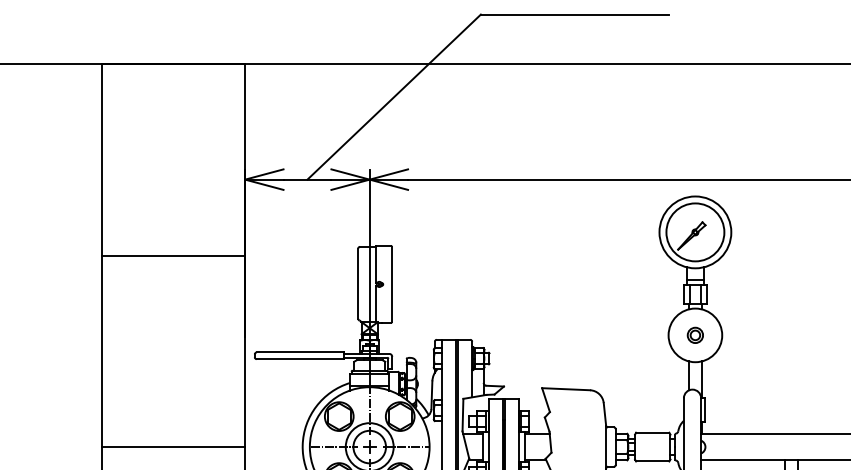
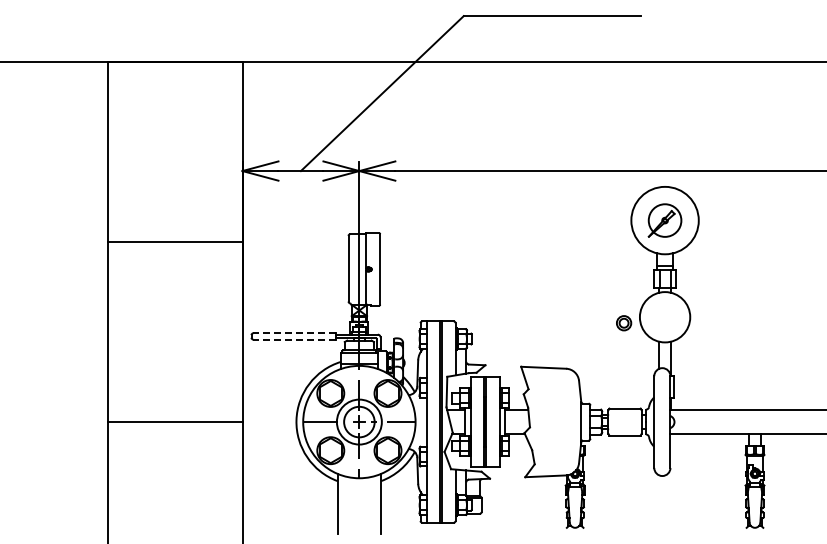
circle: (694, 232) -> (664, 220), size x0.6
part: (695, 335) -> (624, 323), moved
line: (299, 352) -> (293, 333), solid -> dashed
line: (299, 359) -> (293, 339), solid -> dashed

